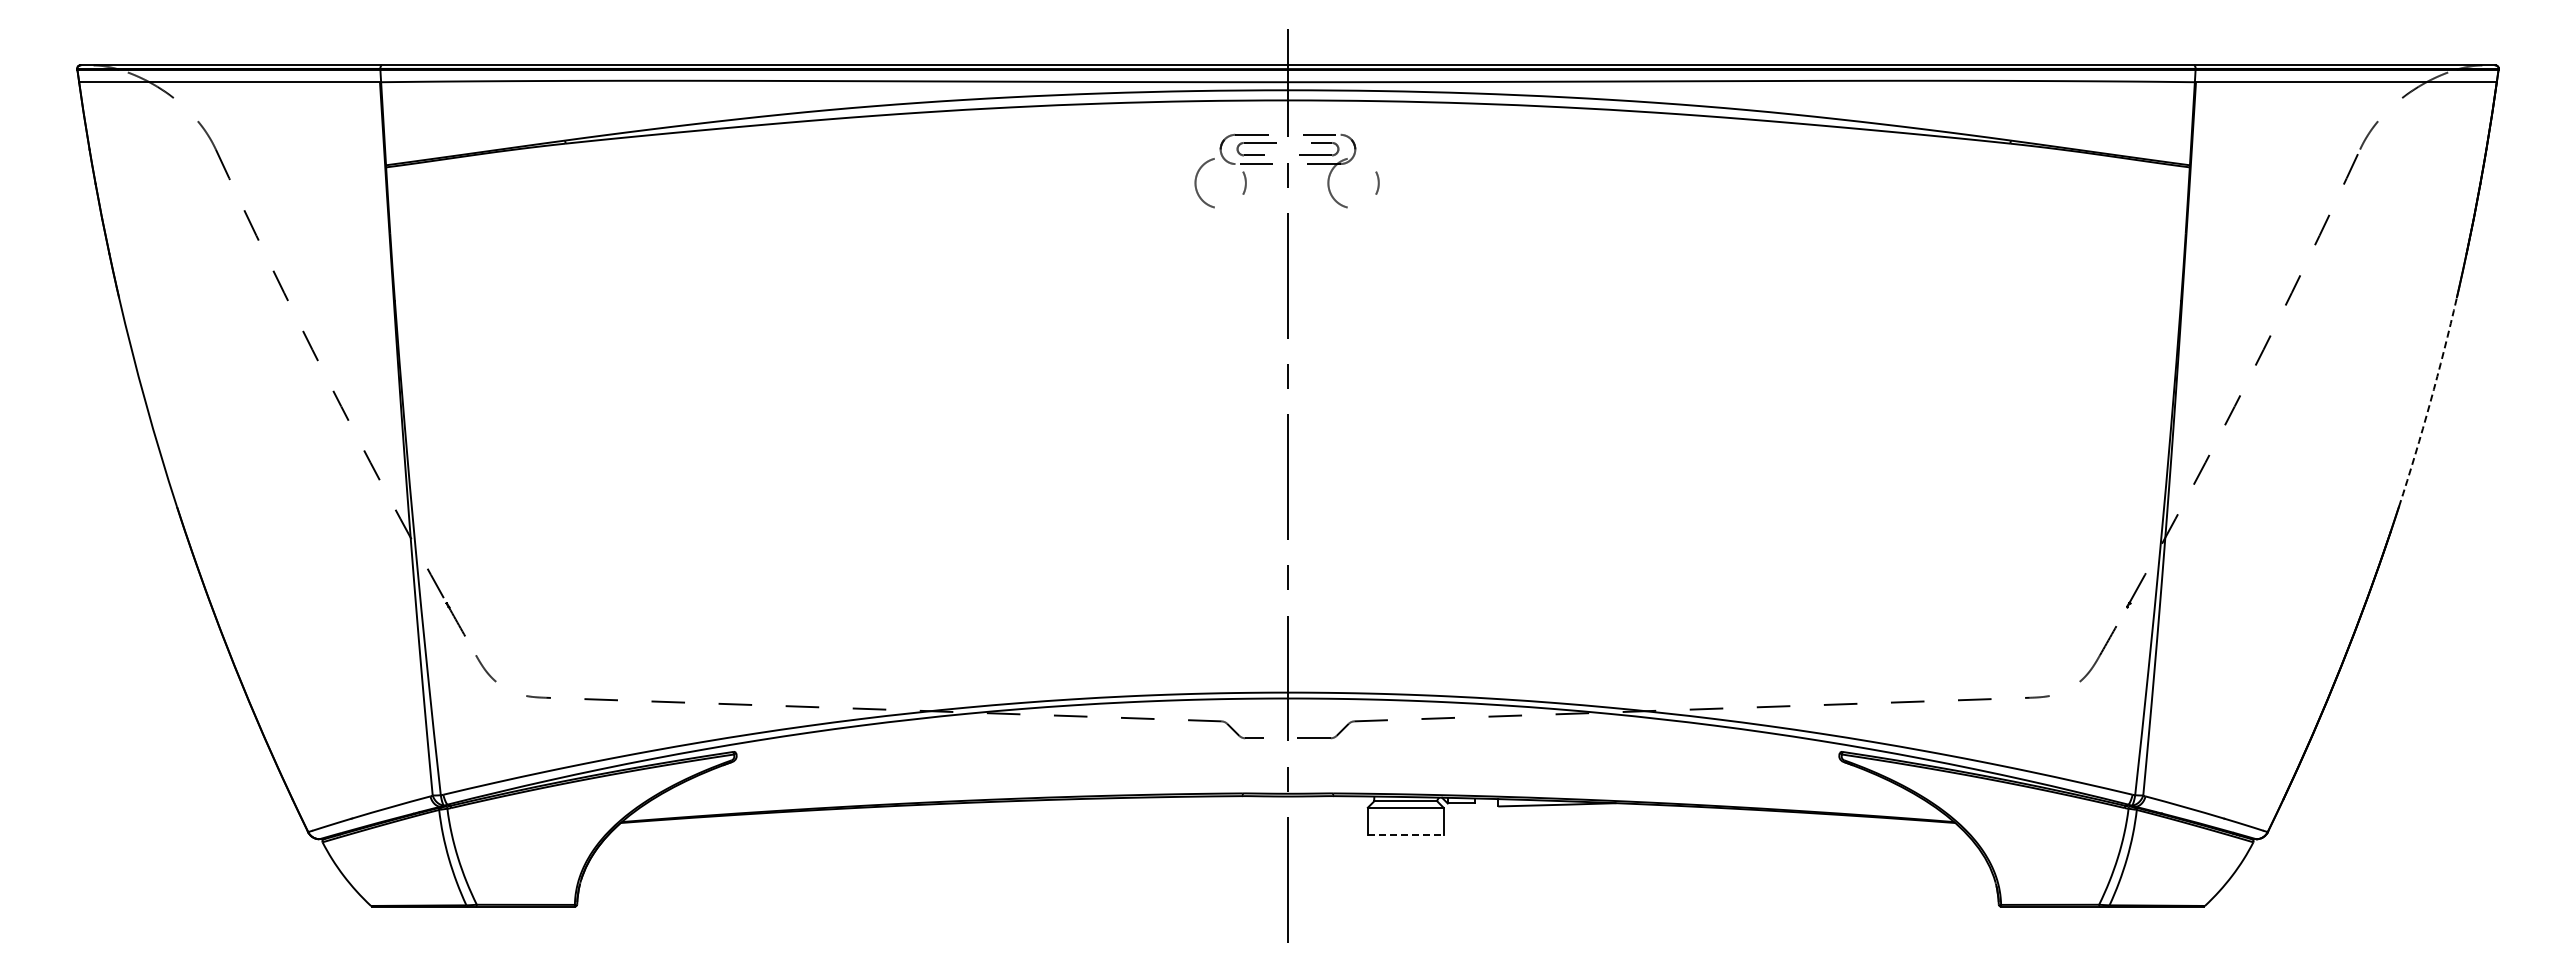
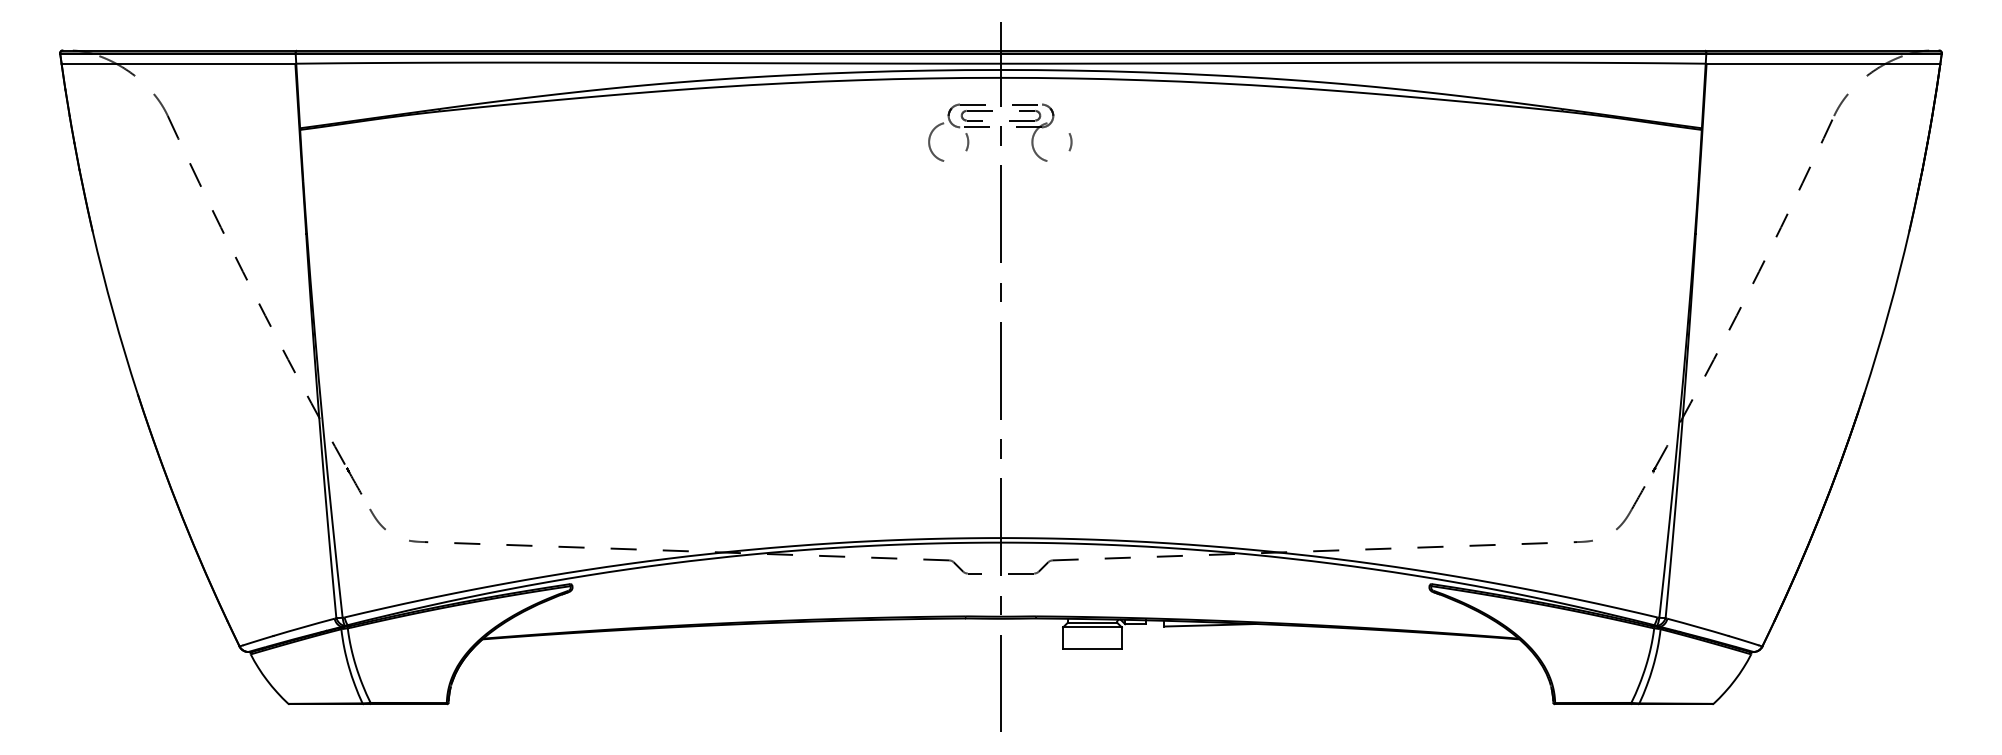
arc: (2430, 402) -> (1888, 312), dashed -> solid
line: (1405, 835) -> (1092, 649), dashed -> solid

